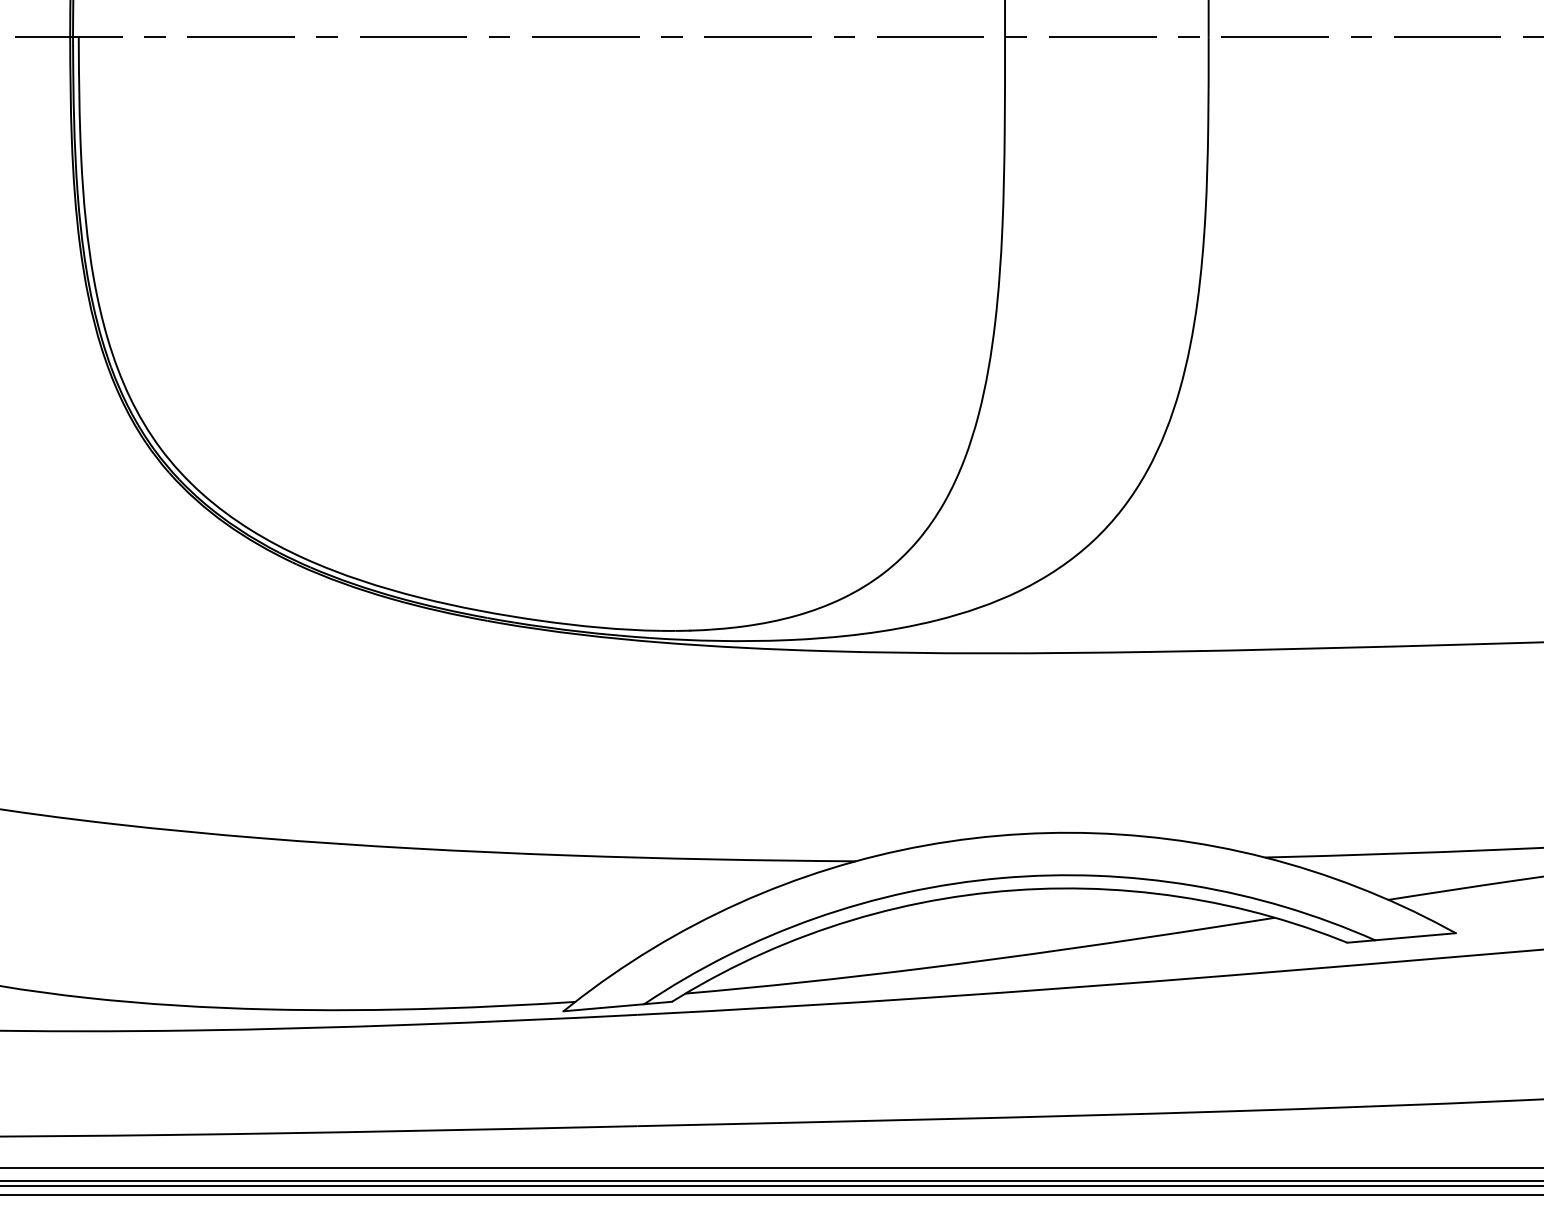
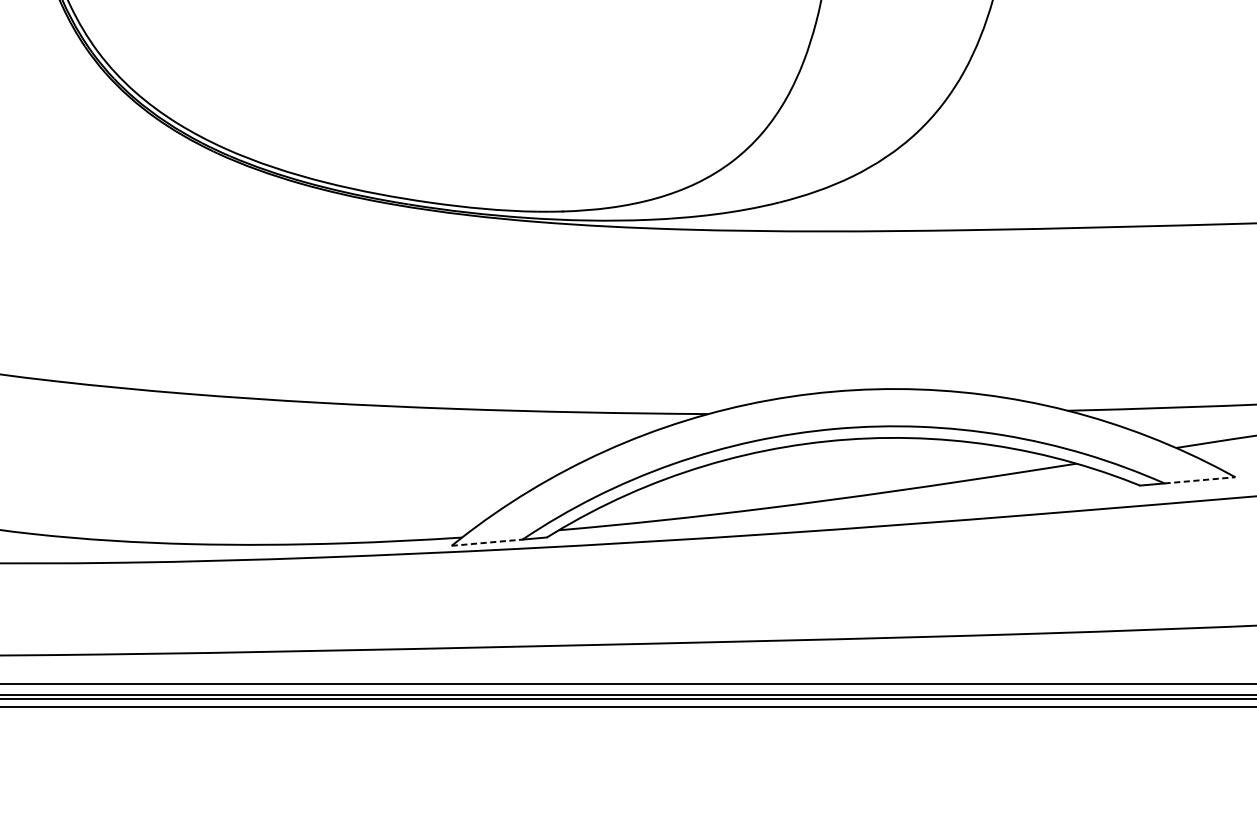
line: (1415, 936) -> (1199, 480), solid -> dashed
line: (603, 1007) -> (486, 542), solid -> dashed

